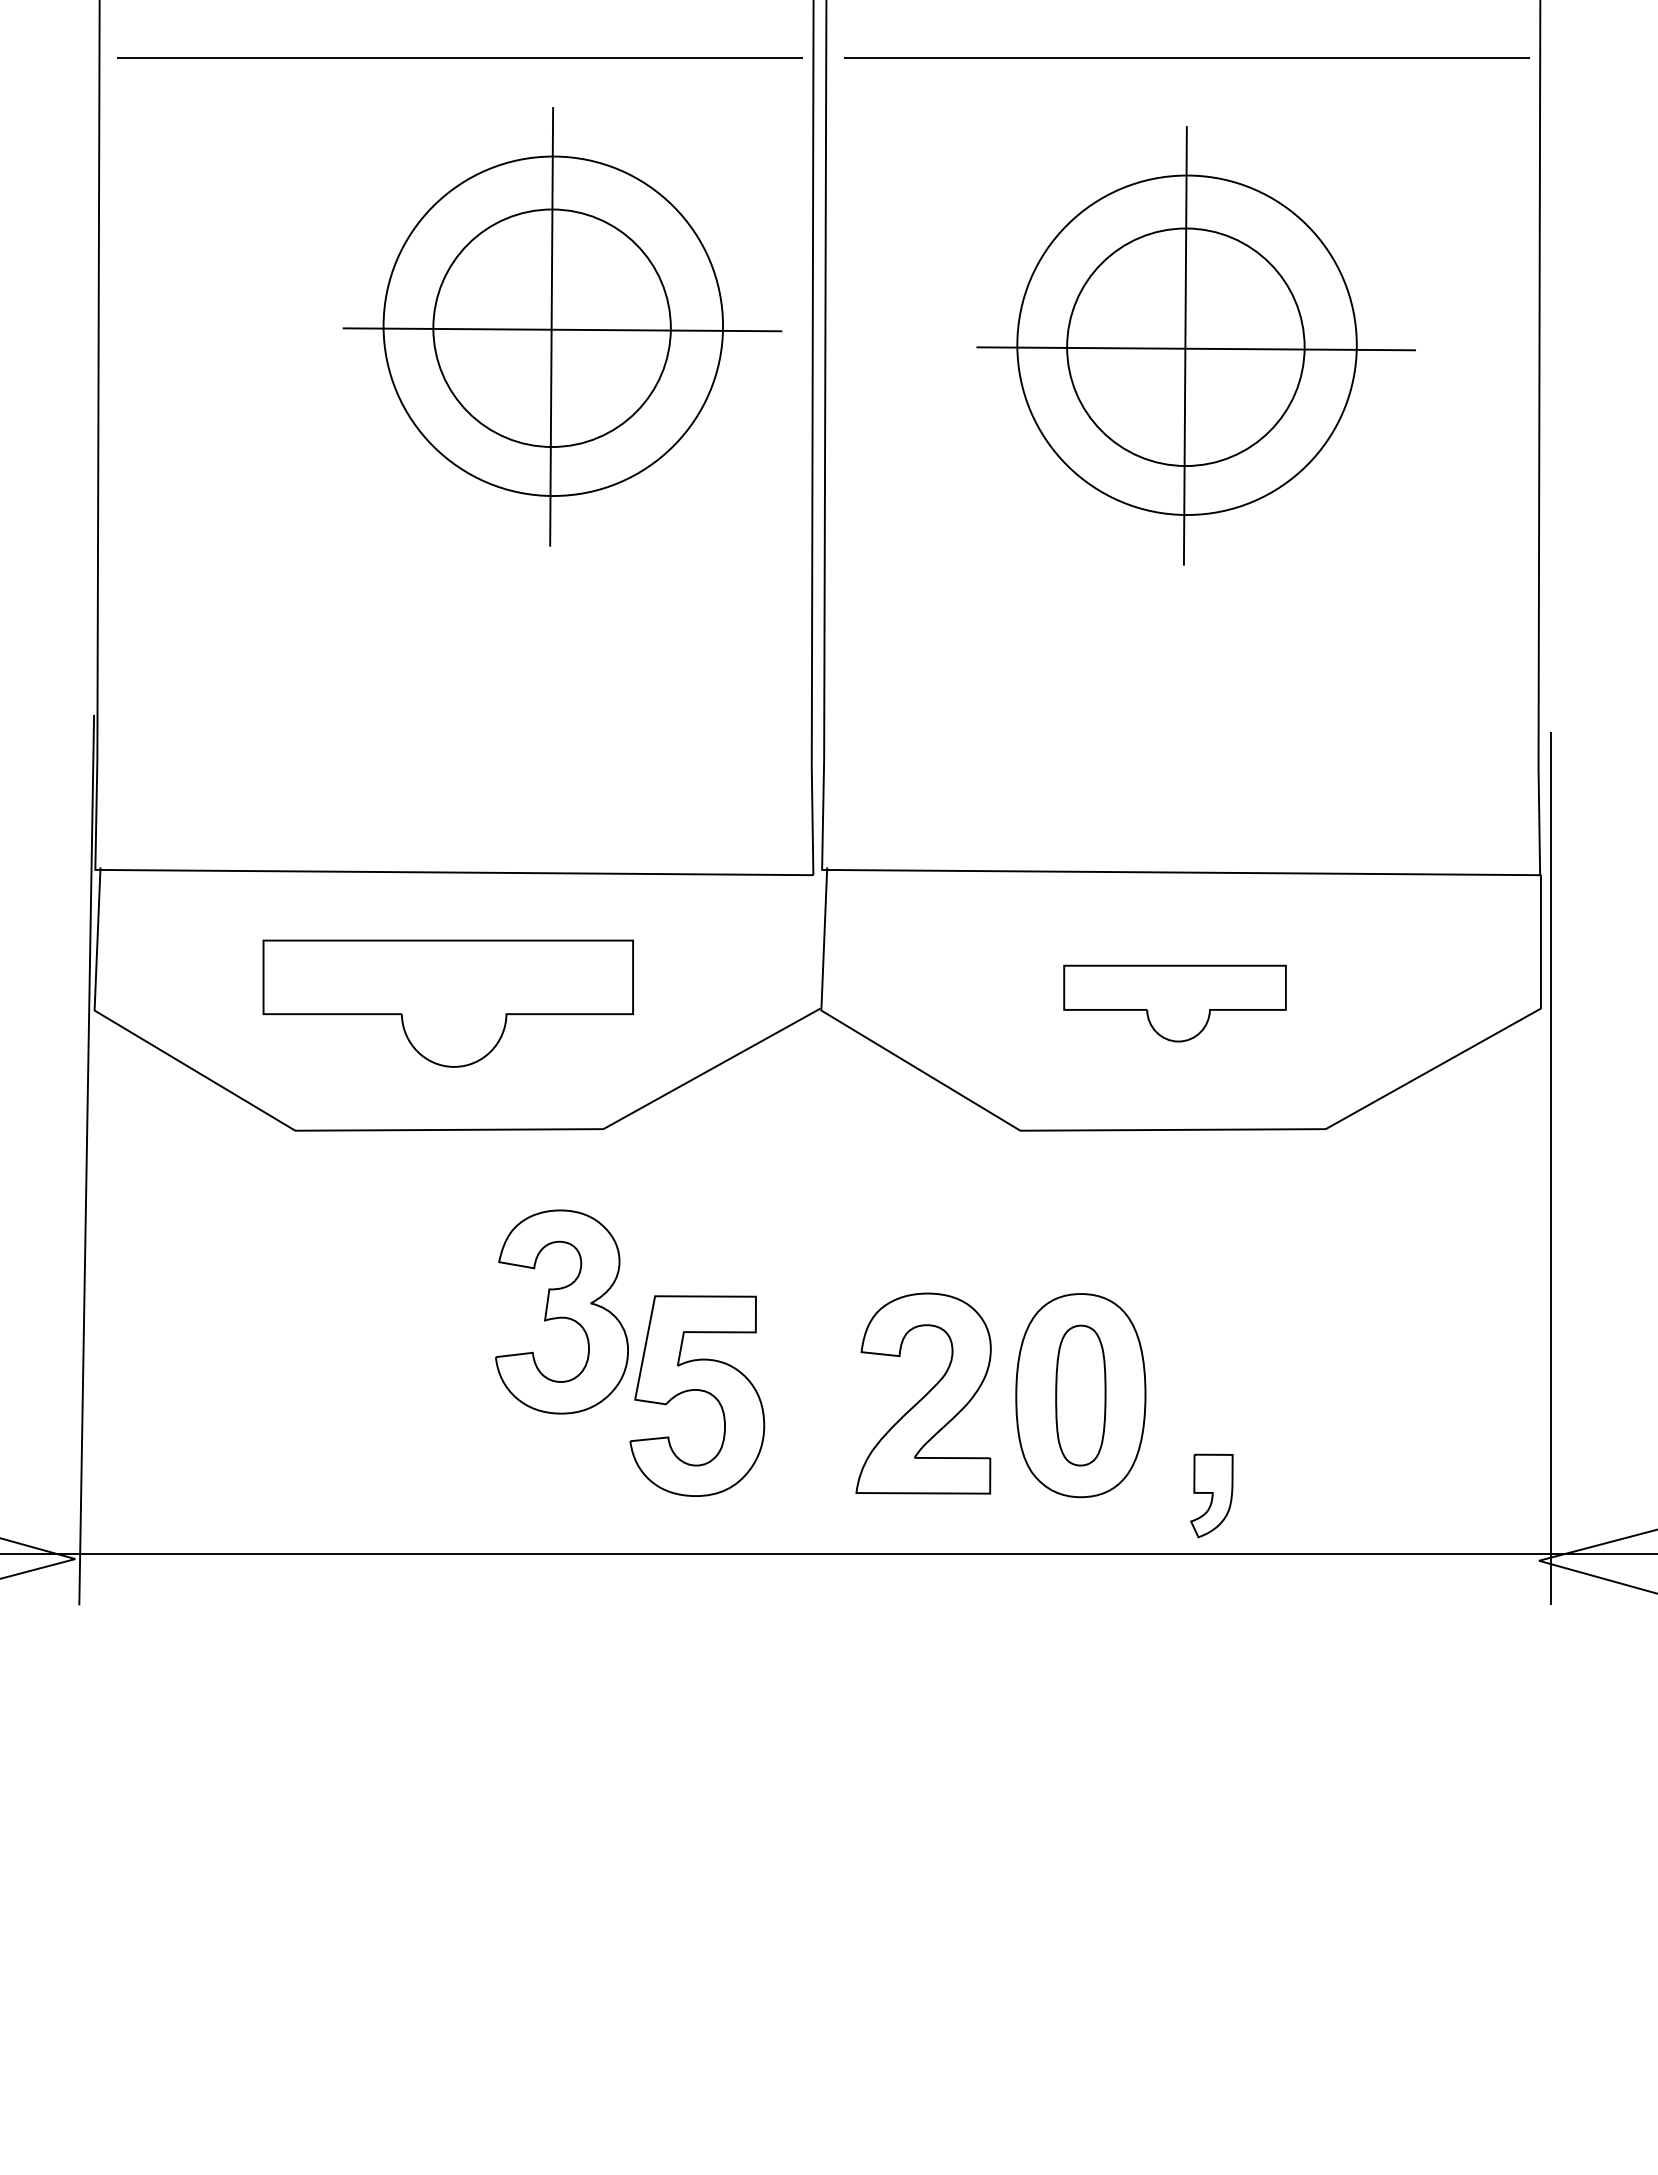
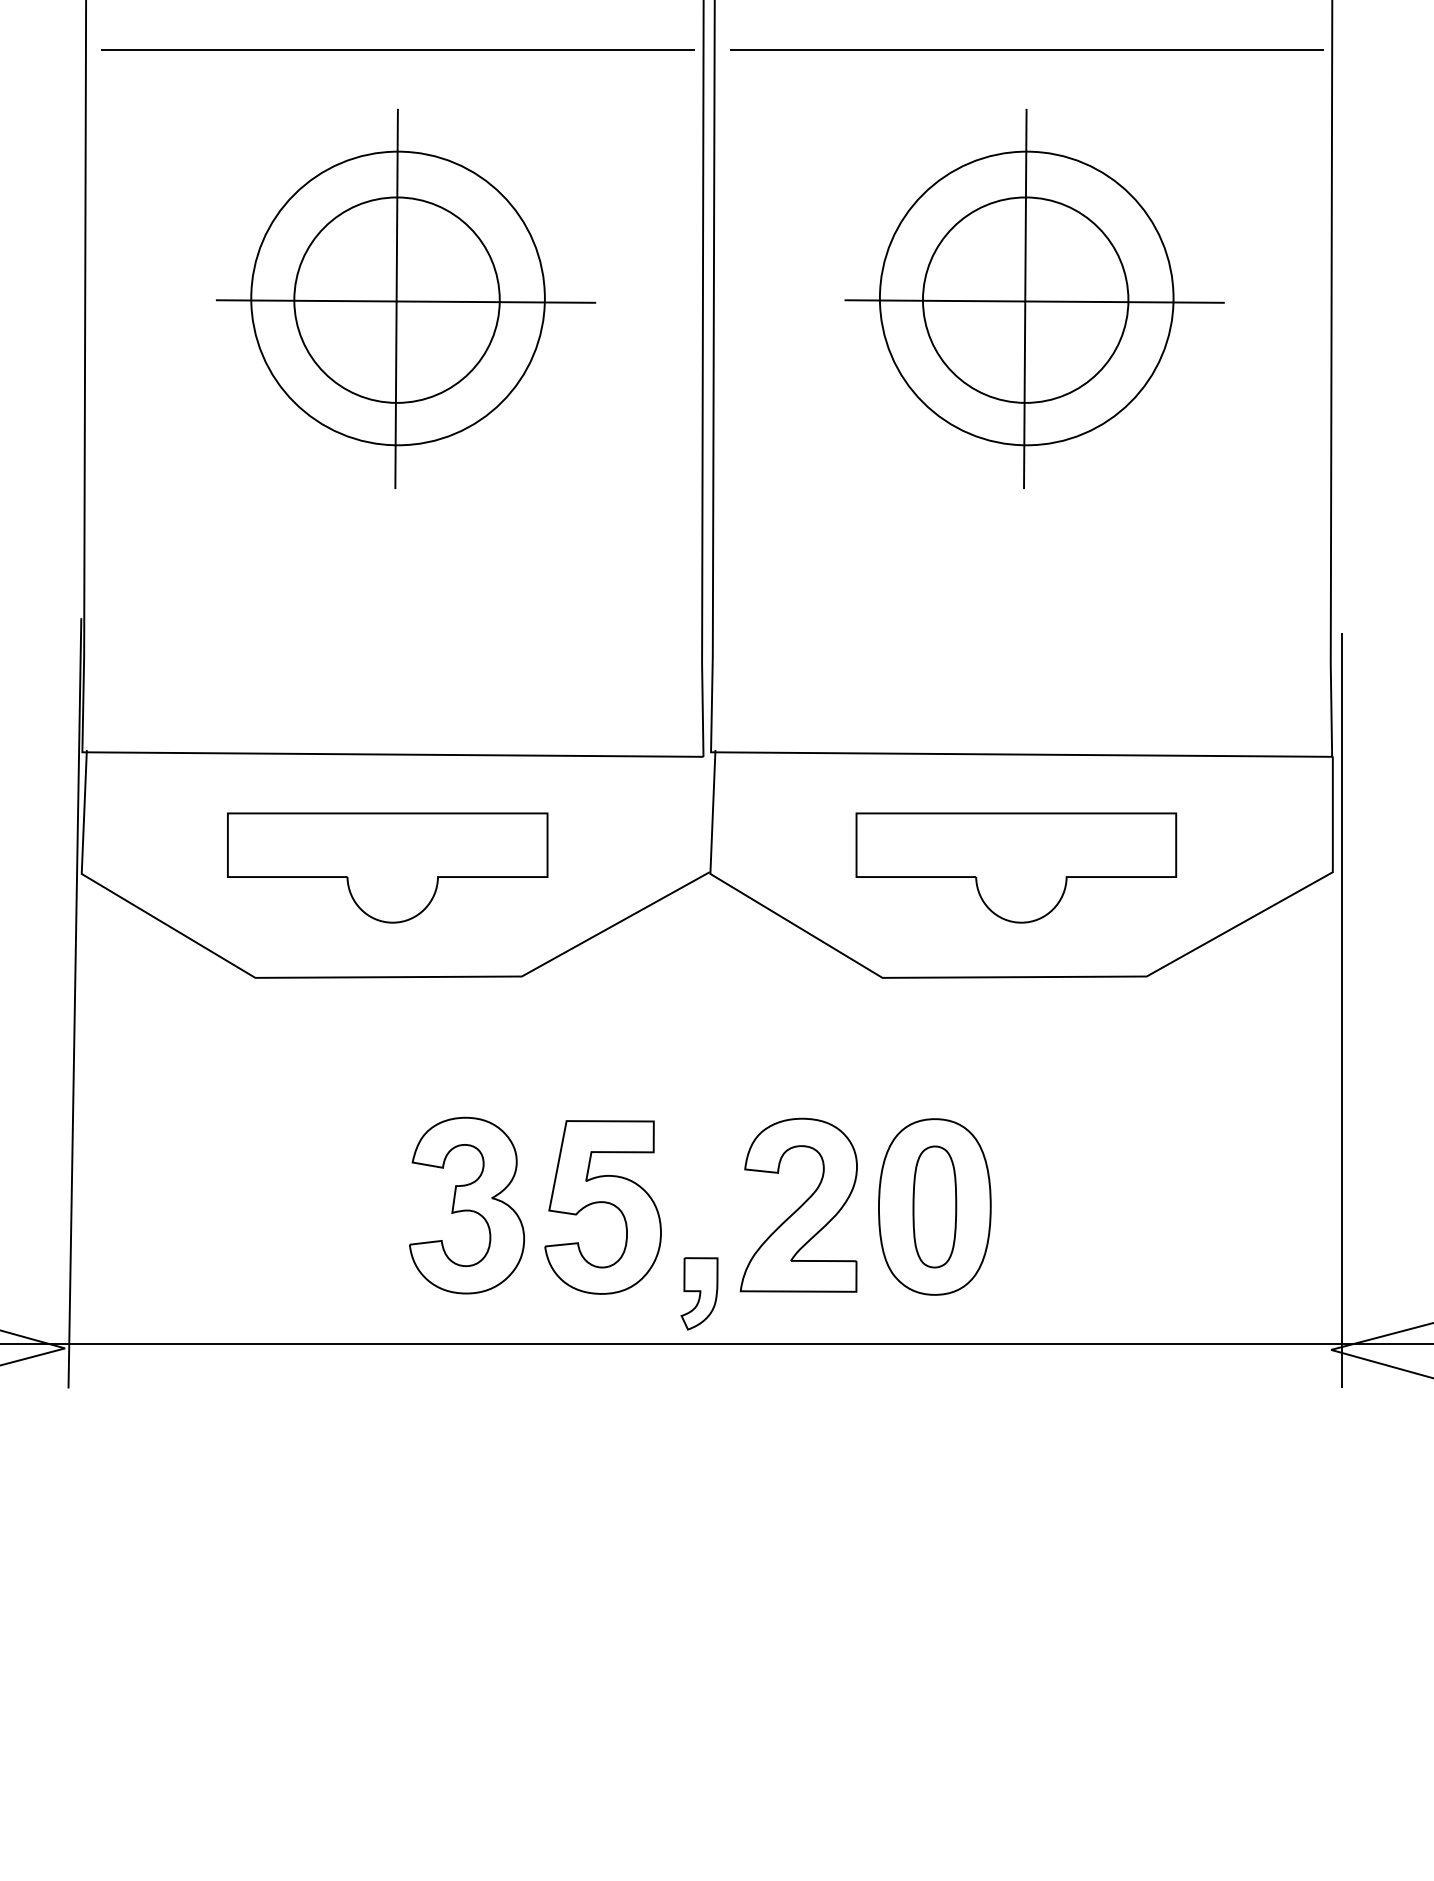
part: (562, 326) -> (406, 298), moved
part: (1174, 1003) -> (1015, 867), size x1.67
part: (561, 1311) -> (466, 1205), moved
part: (1211, 1495) -> (699, 1293), moved

